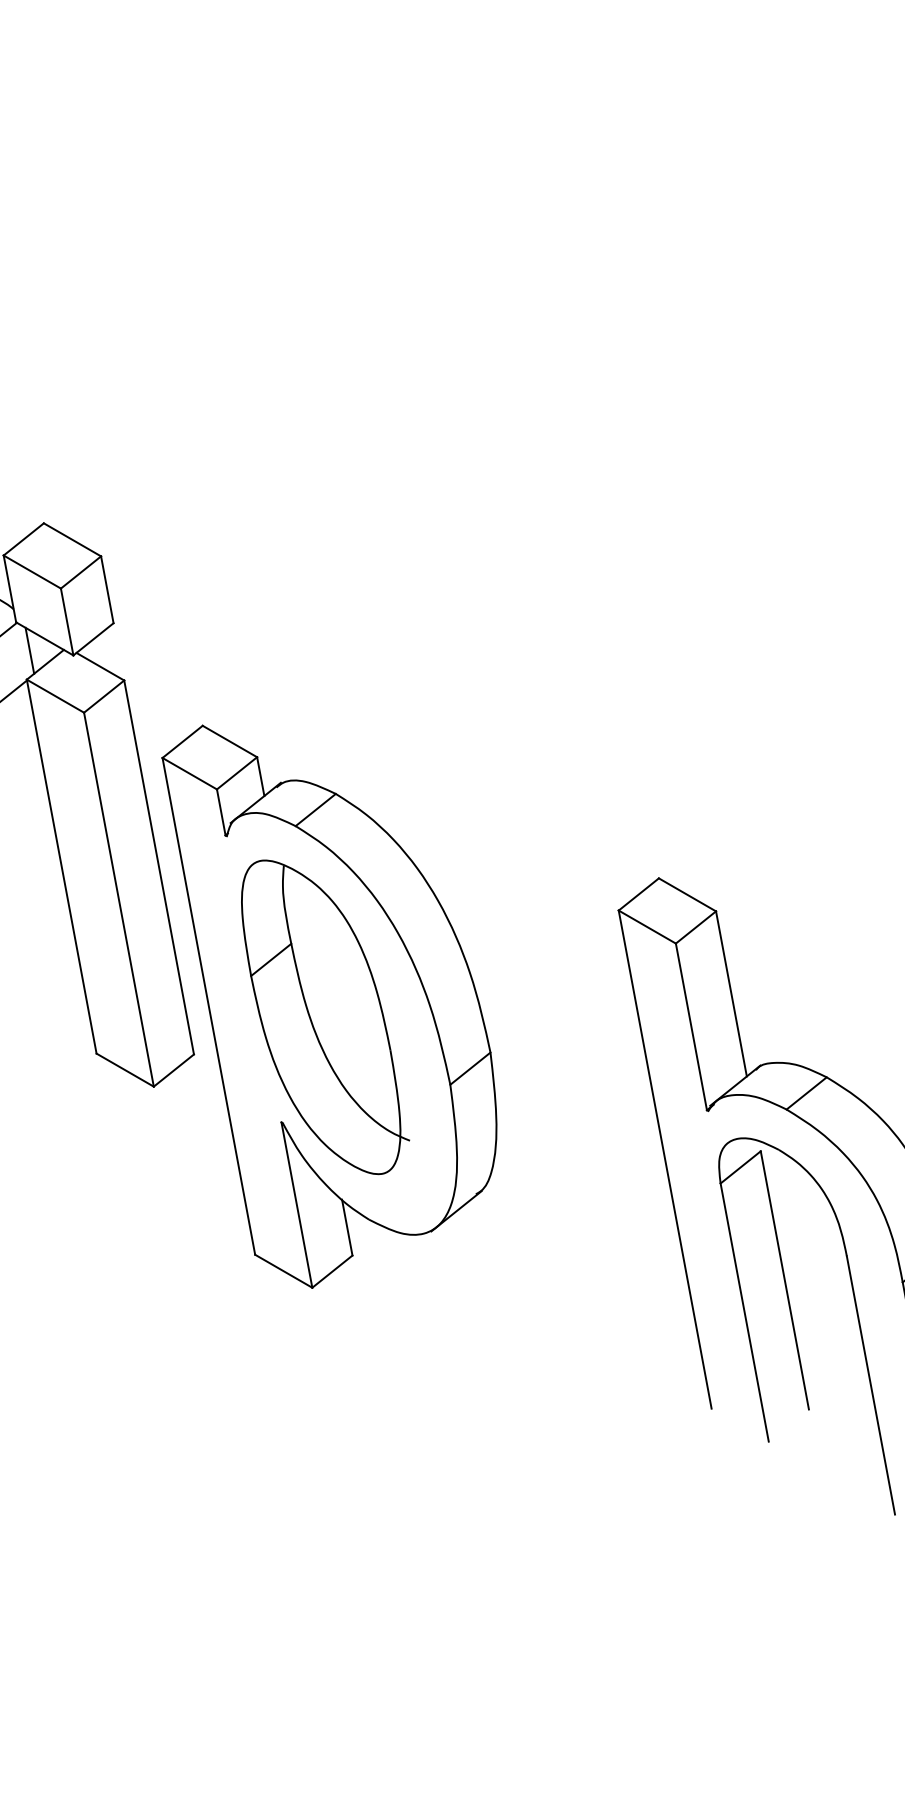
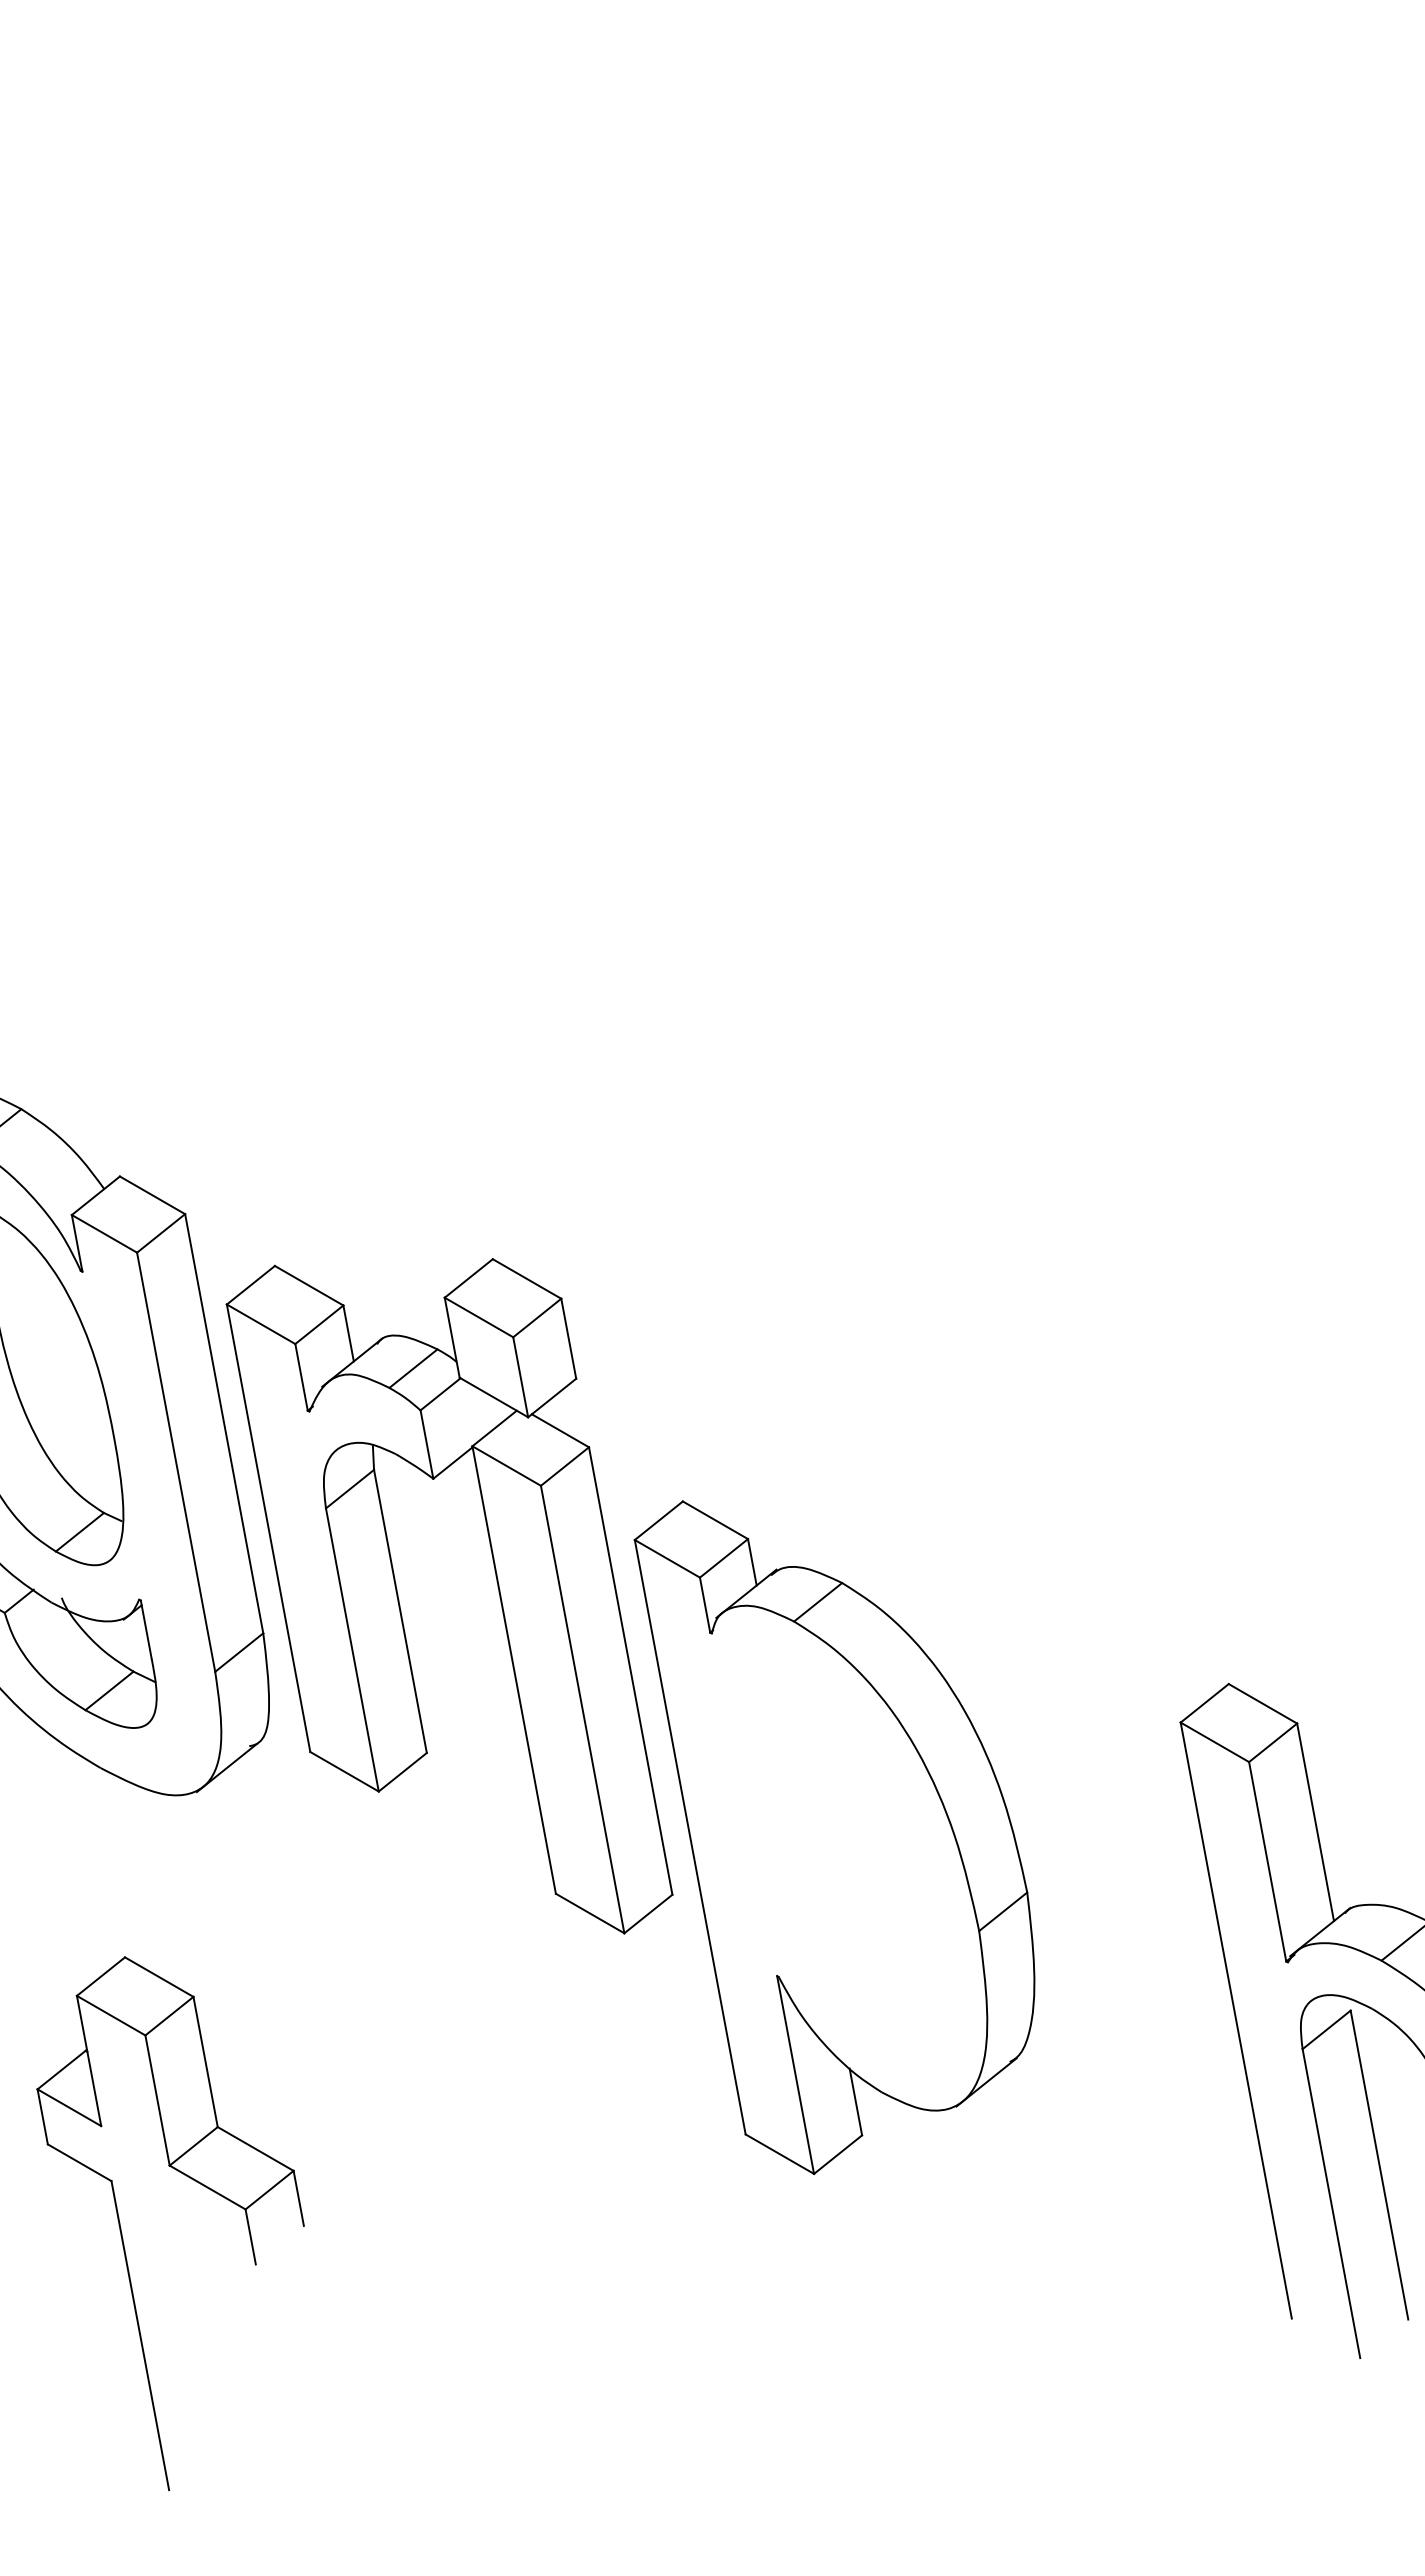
line: (29, 650) -> (475, 1411), removed
part: (325, 1016) -> (829, 1849), removed

